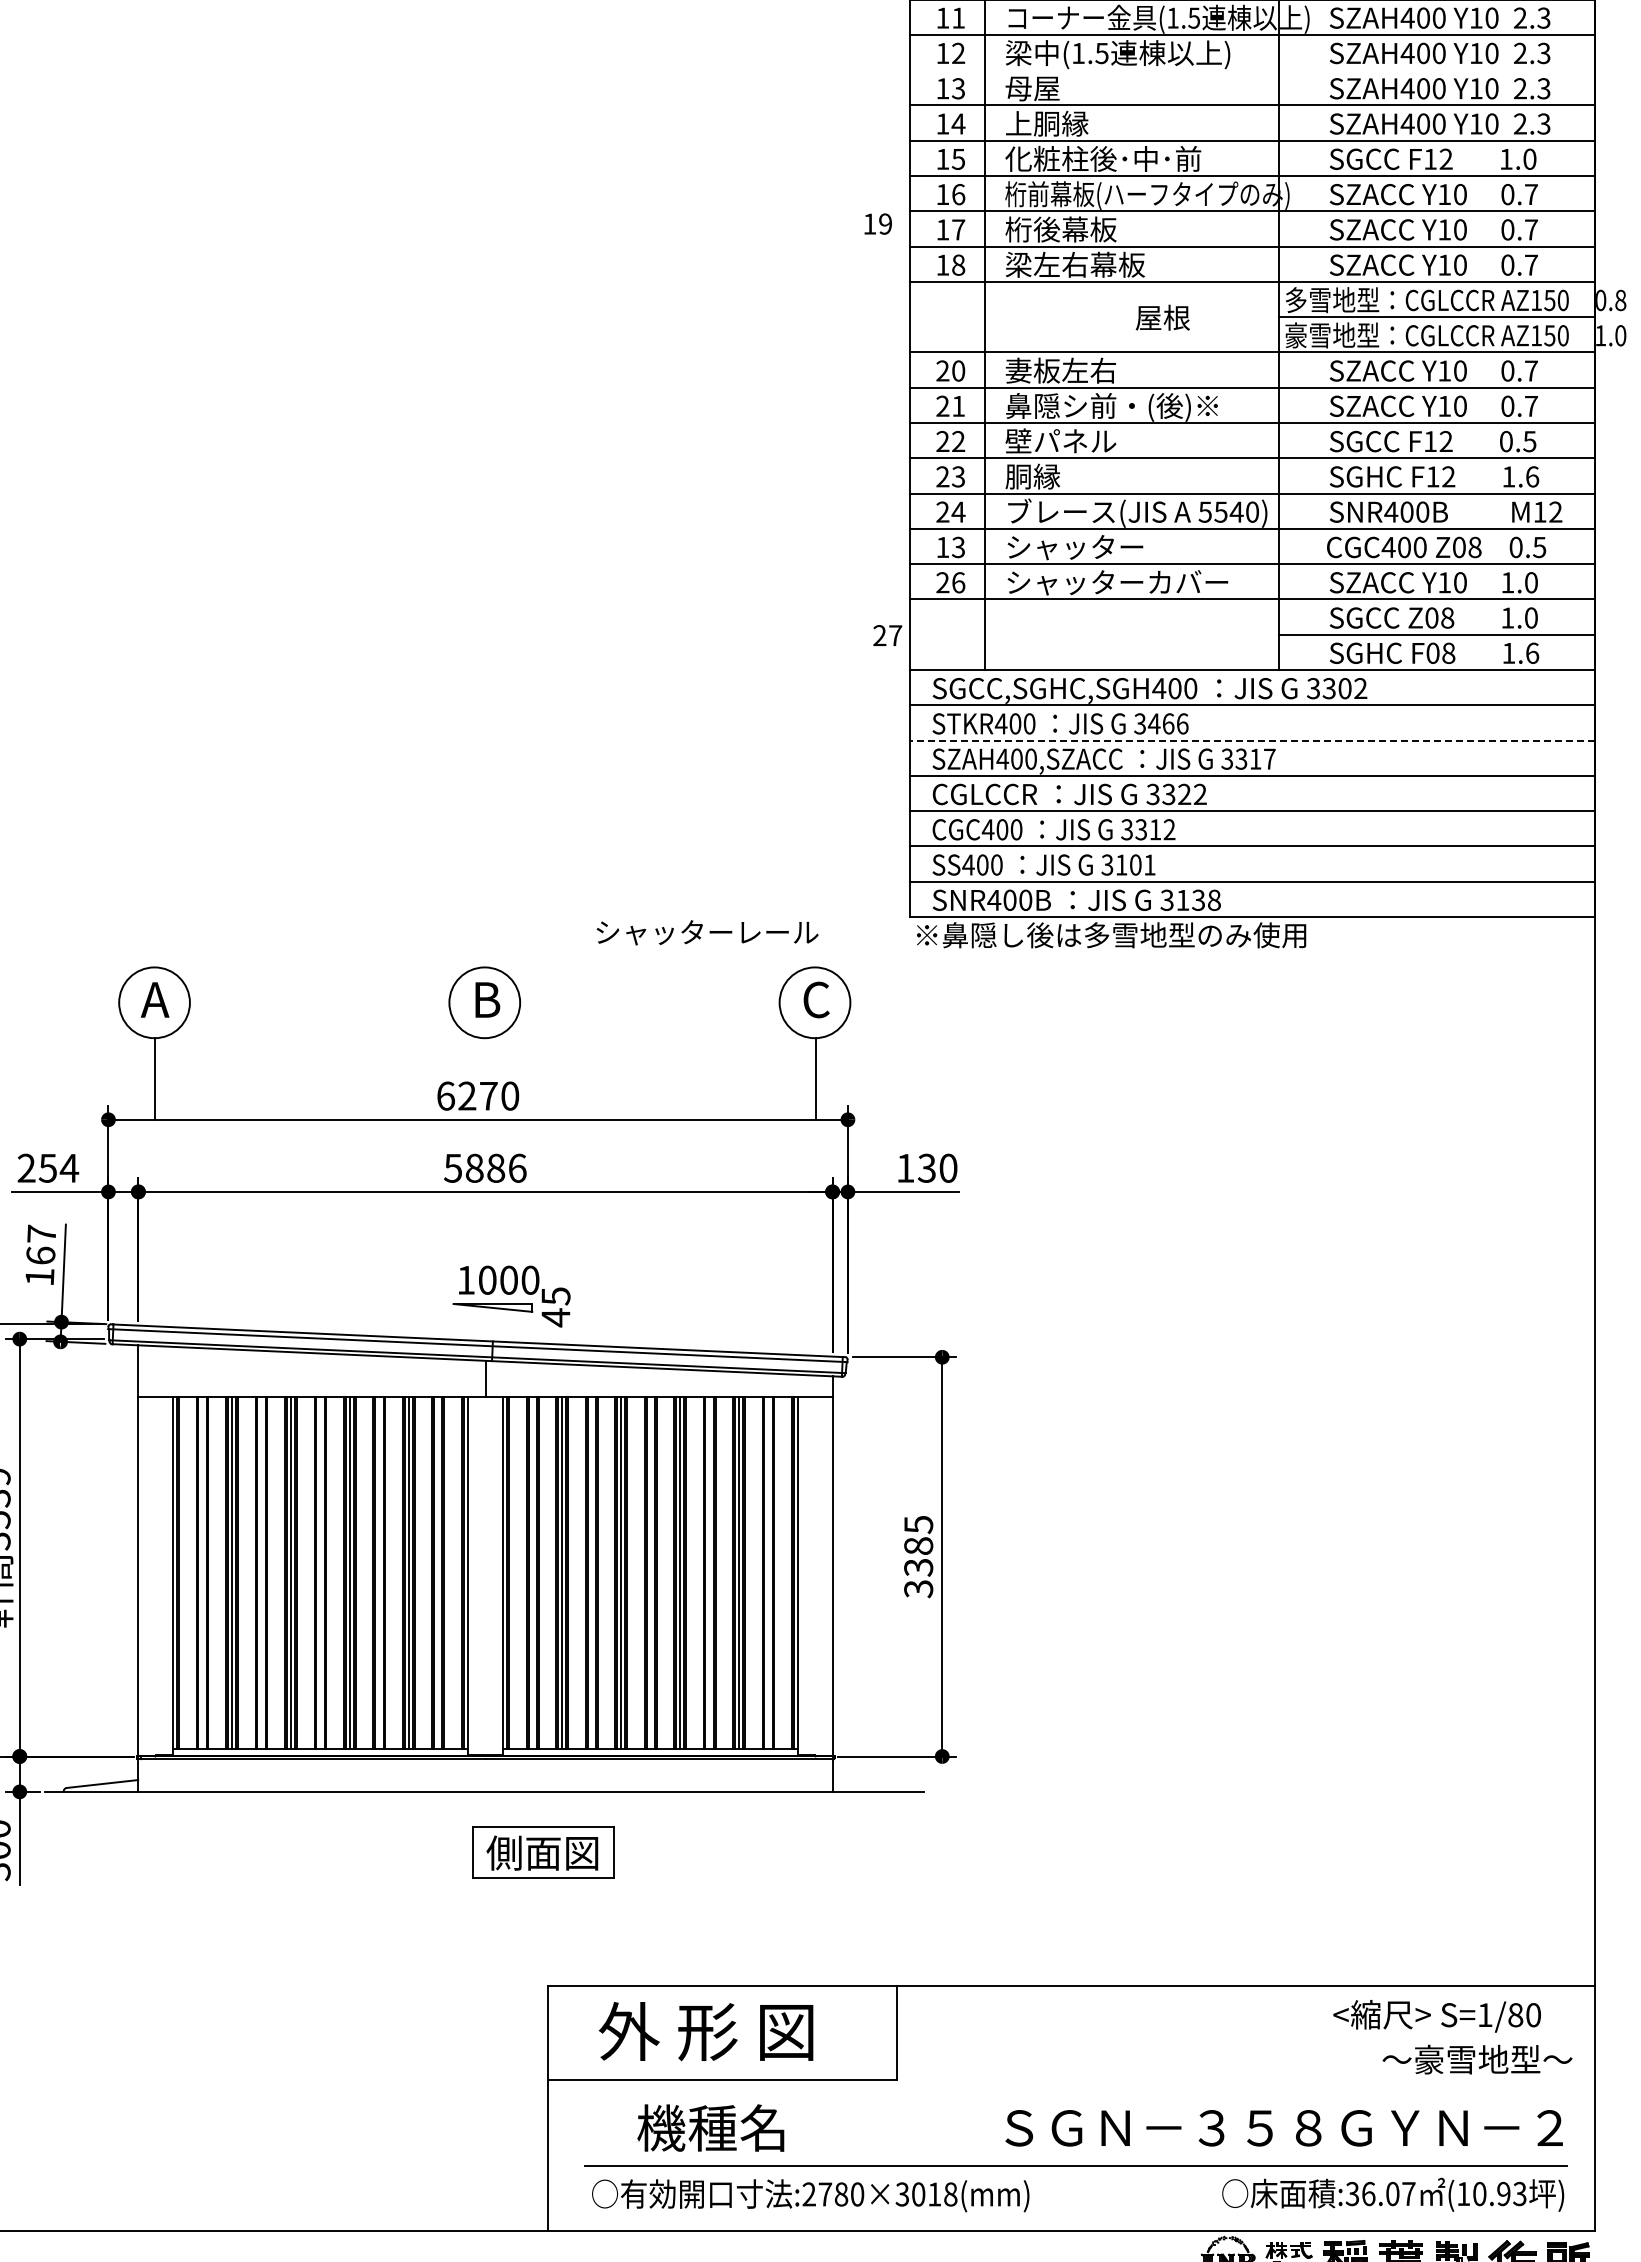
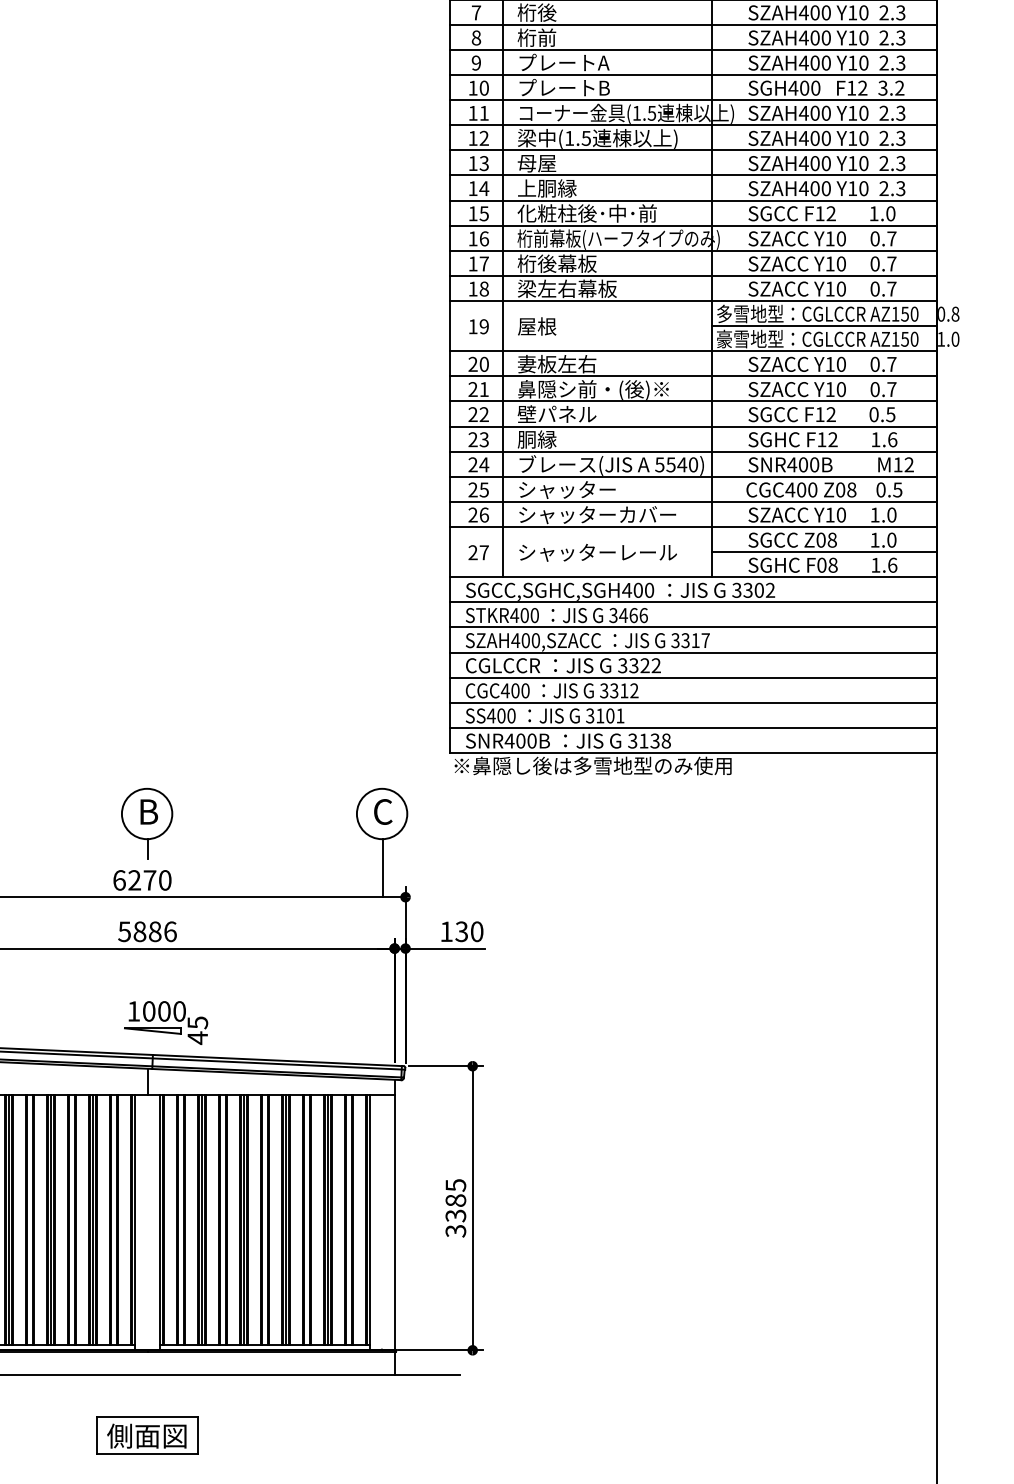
line: (1251, 70) -> (692, 150), added
text: (877, 223) -> (478, 326), moved
text: (1162, 317) -> (536, 326), moved
text: (950, 546) -> (478, 489), 13 -> 25
text: (887, 635) -> (478, 552), moved
line: (1251, 740) -> (692, 627), dashed -> solid
text: (707, 932) -> (598, 552), moved
line: (485, 1052) -> (147, 849), added
part: (543, 1852) -> (147, 1435), moved

